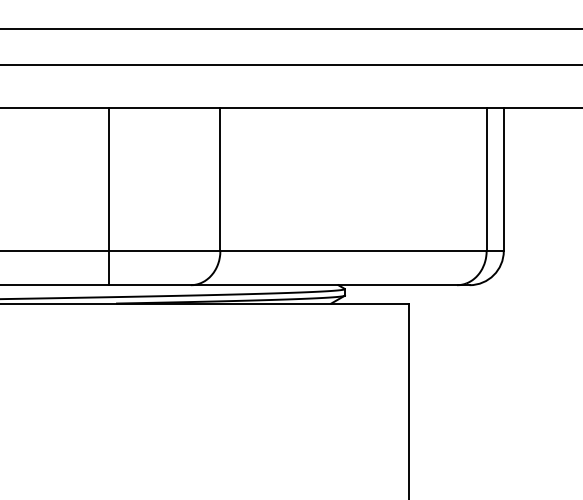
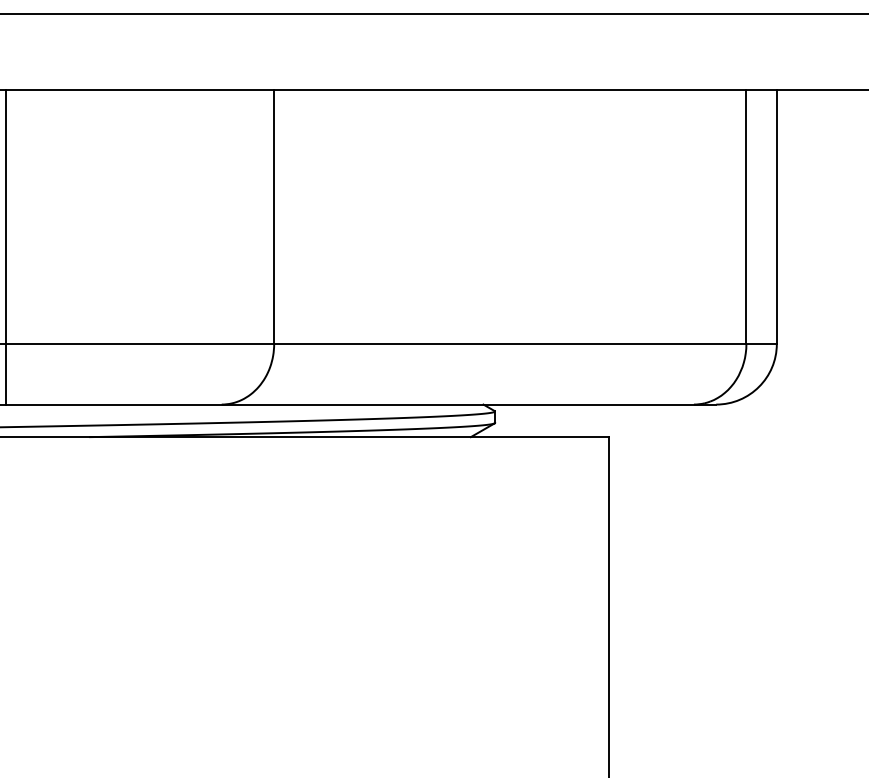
line: (109, 196) -> (6, 247), moved

